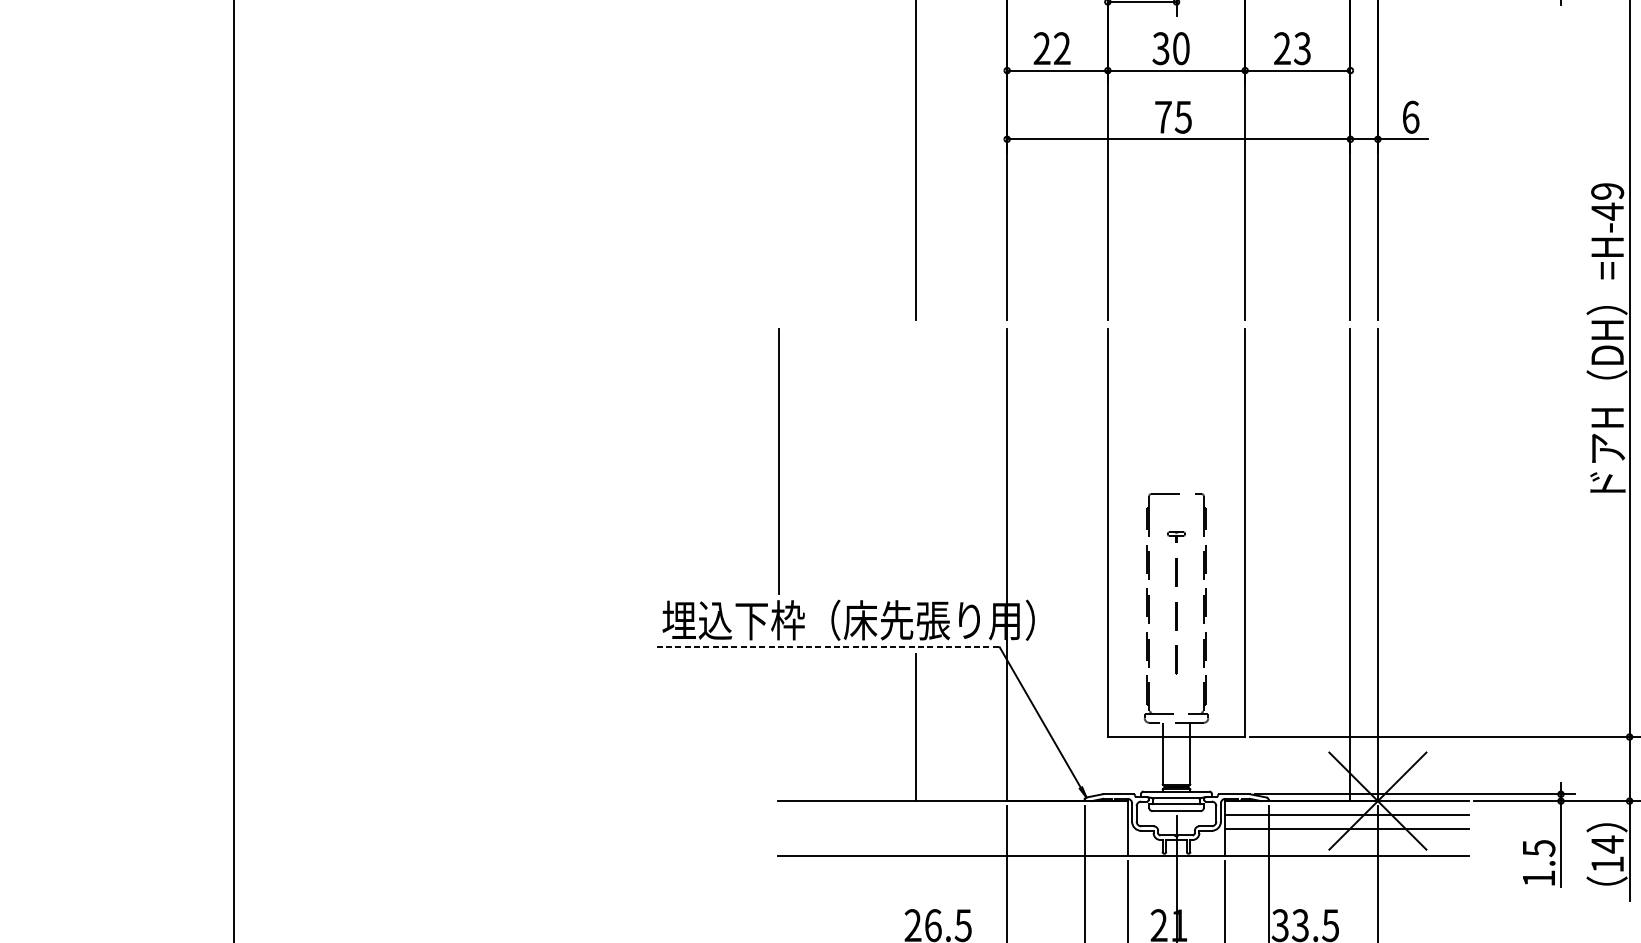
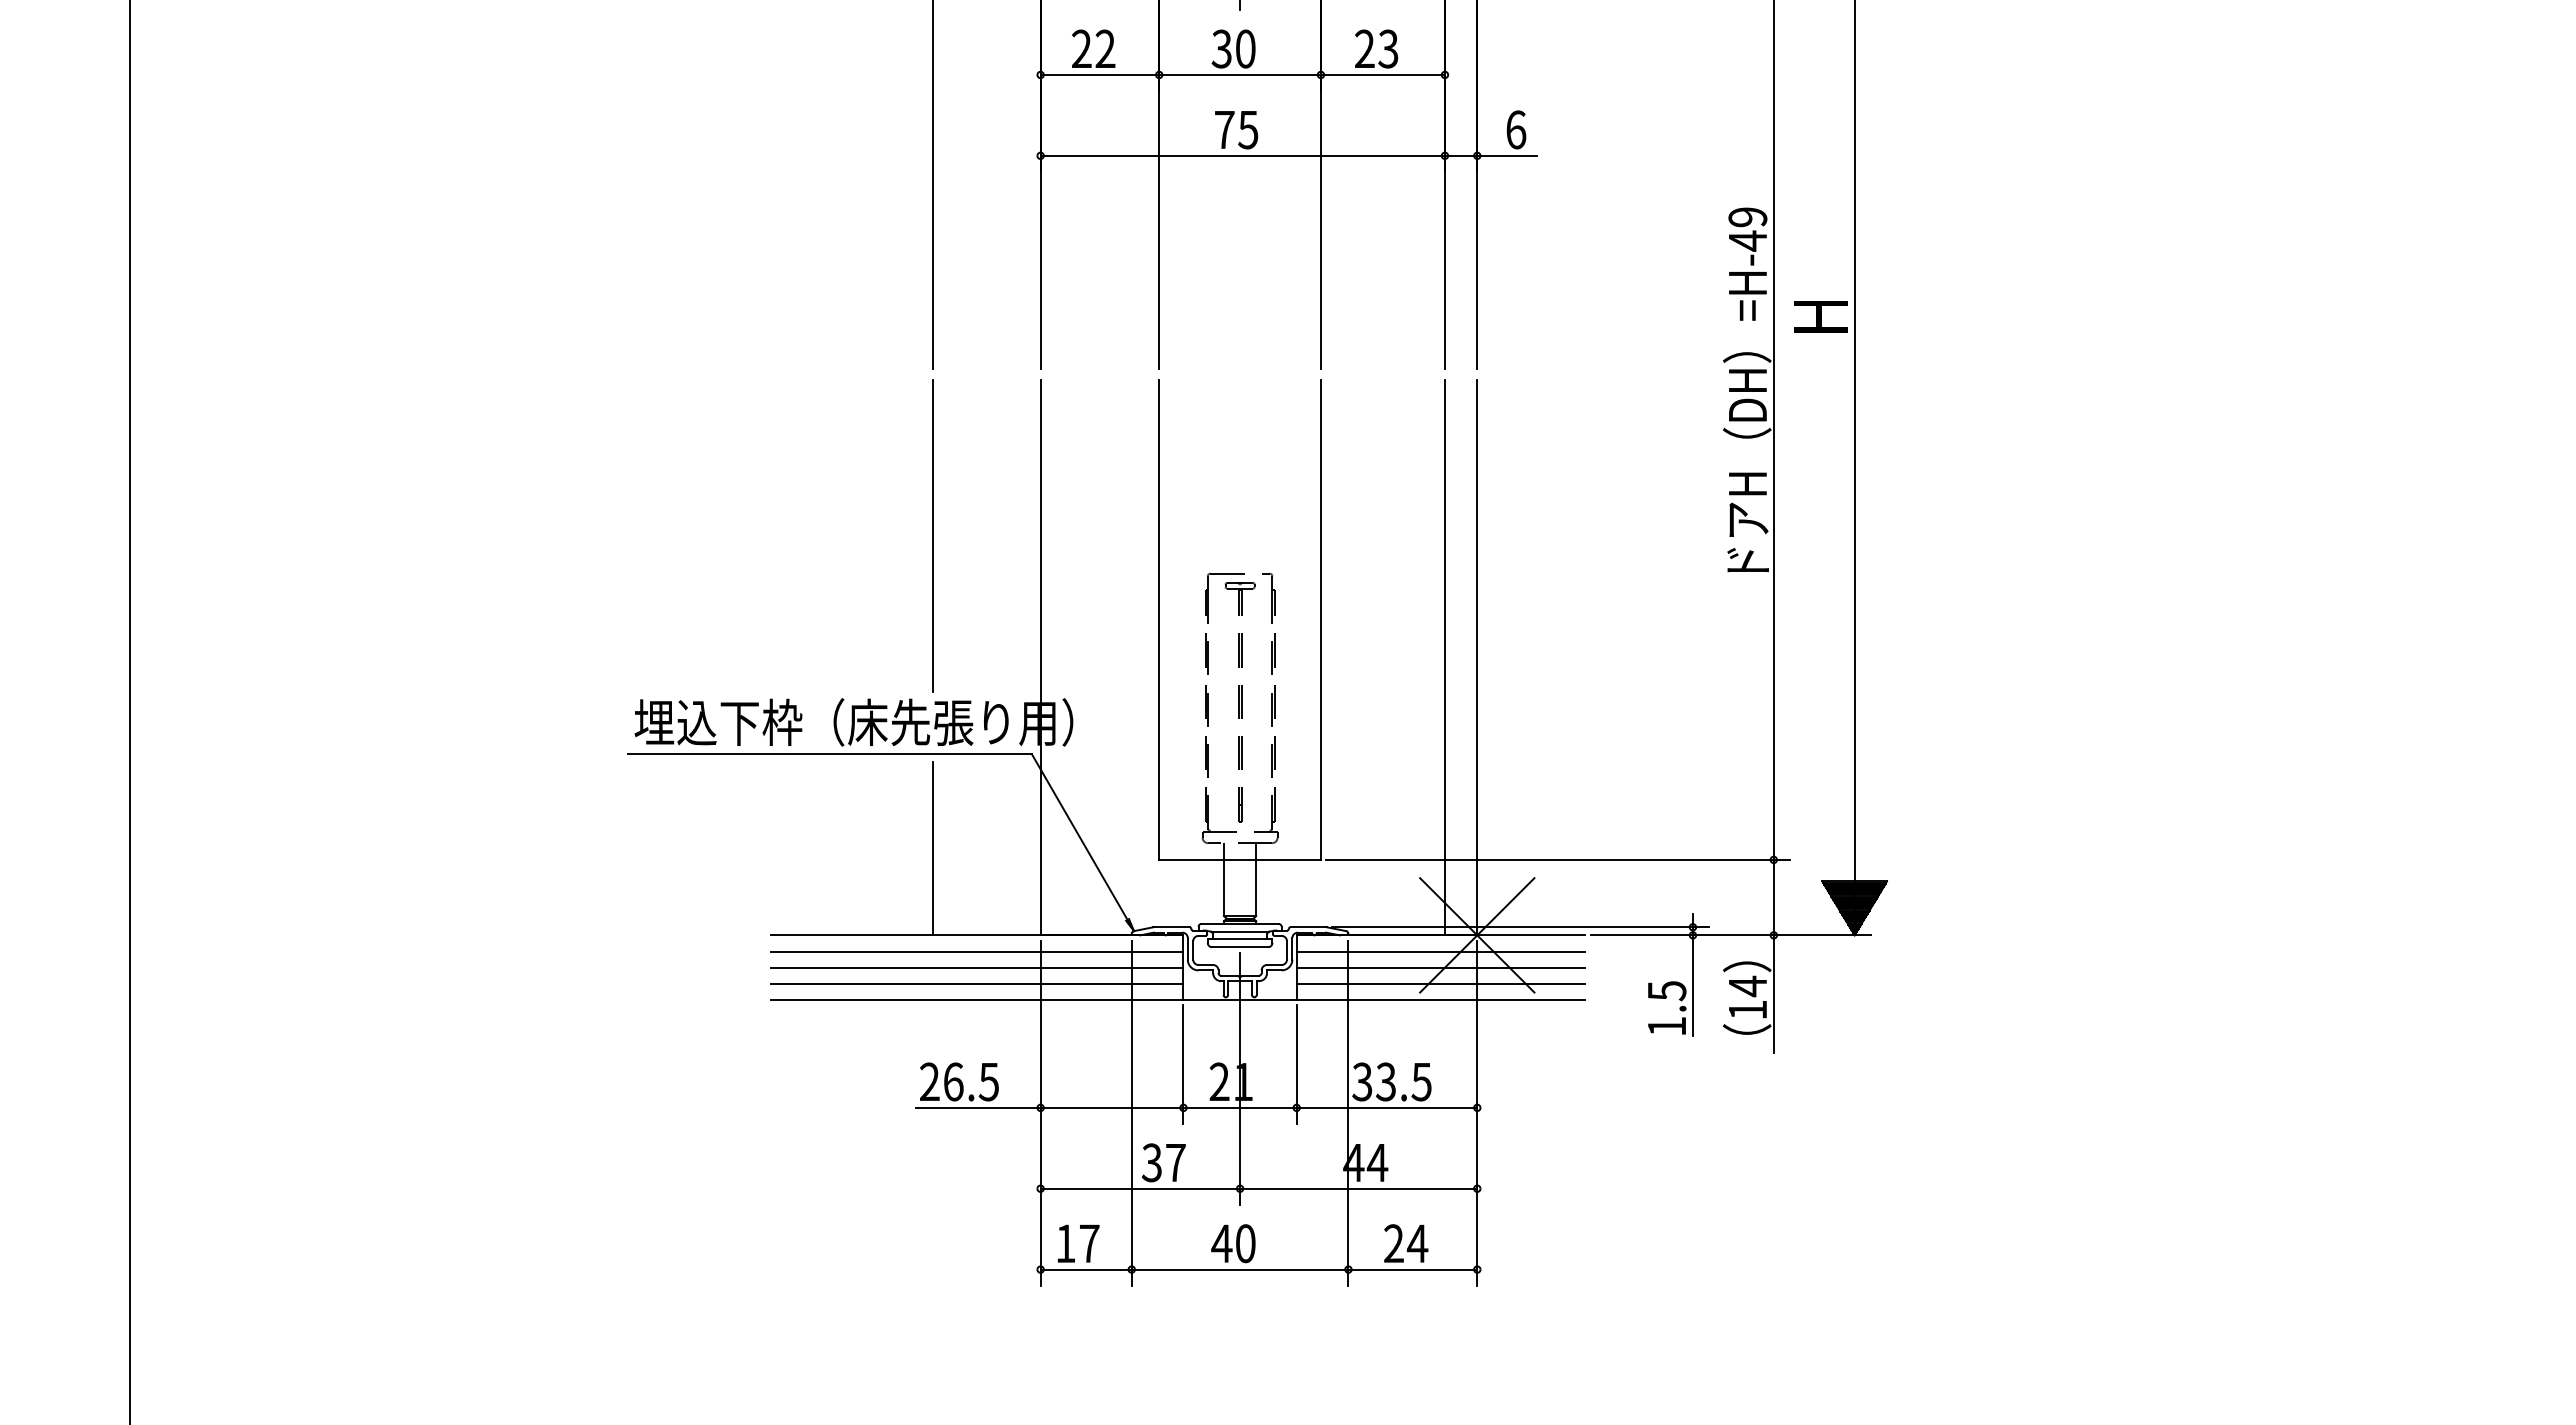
line: (778, 461) -> (932, 535), moved
part: (1176, 603) -> (1239, 702), size x1.43
line: (828, 647) -> (830, 754), dashed -> solid
line: (953, 814) -> (977, 951), added
line: (953, 828) -> (977, 967), added
line: (953, 841) -> (977, 983), added
line: (1346, 841) -> (1440, 983), added

